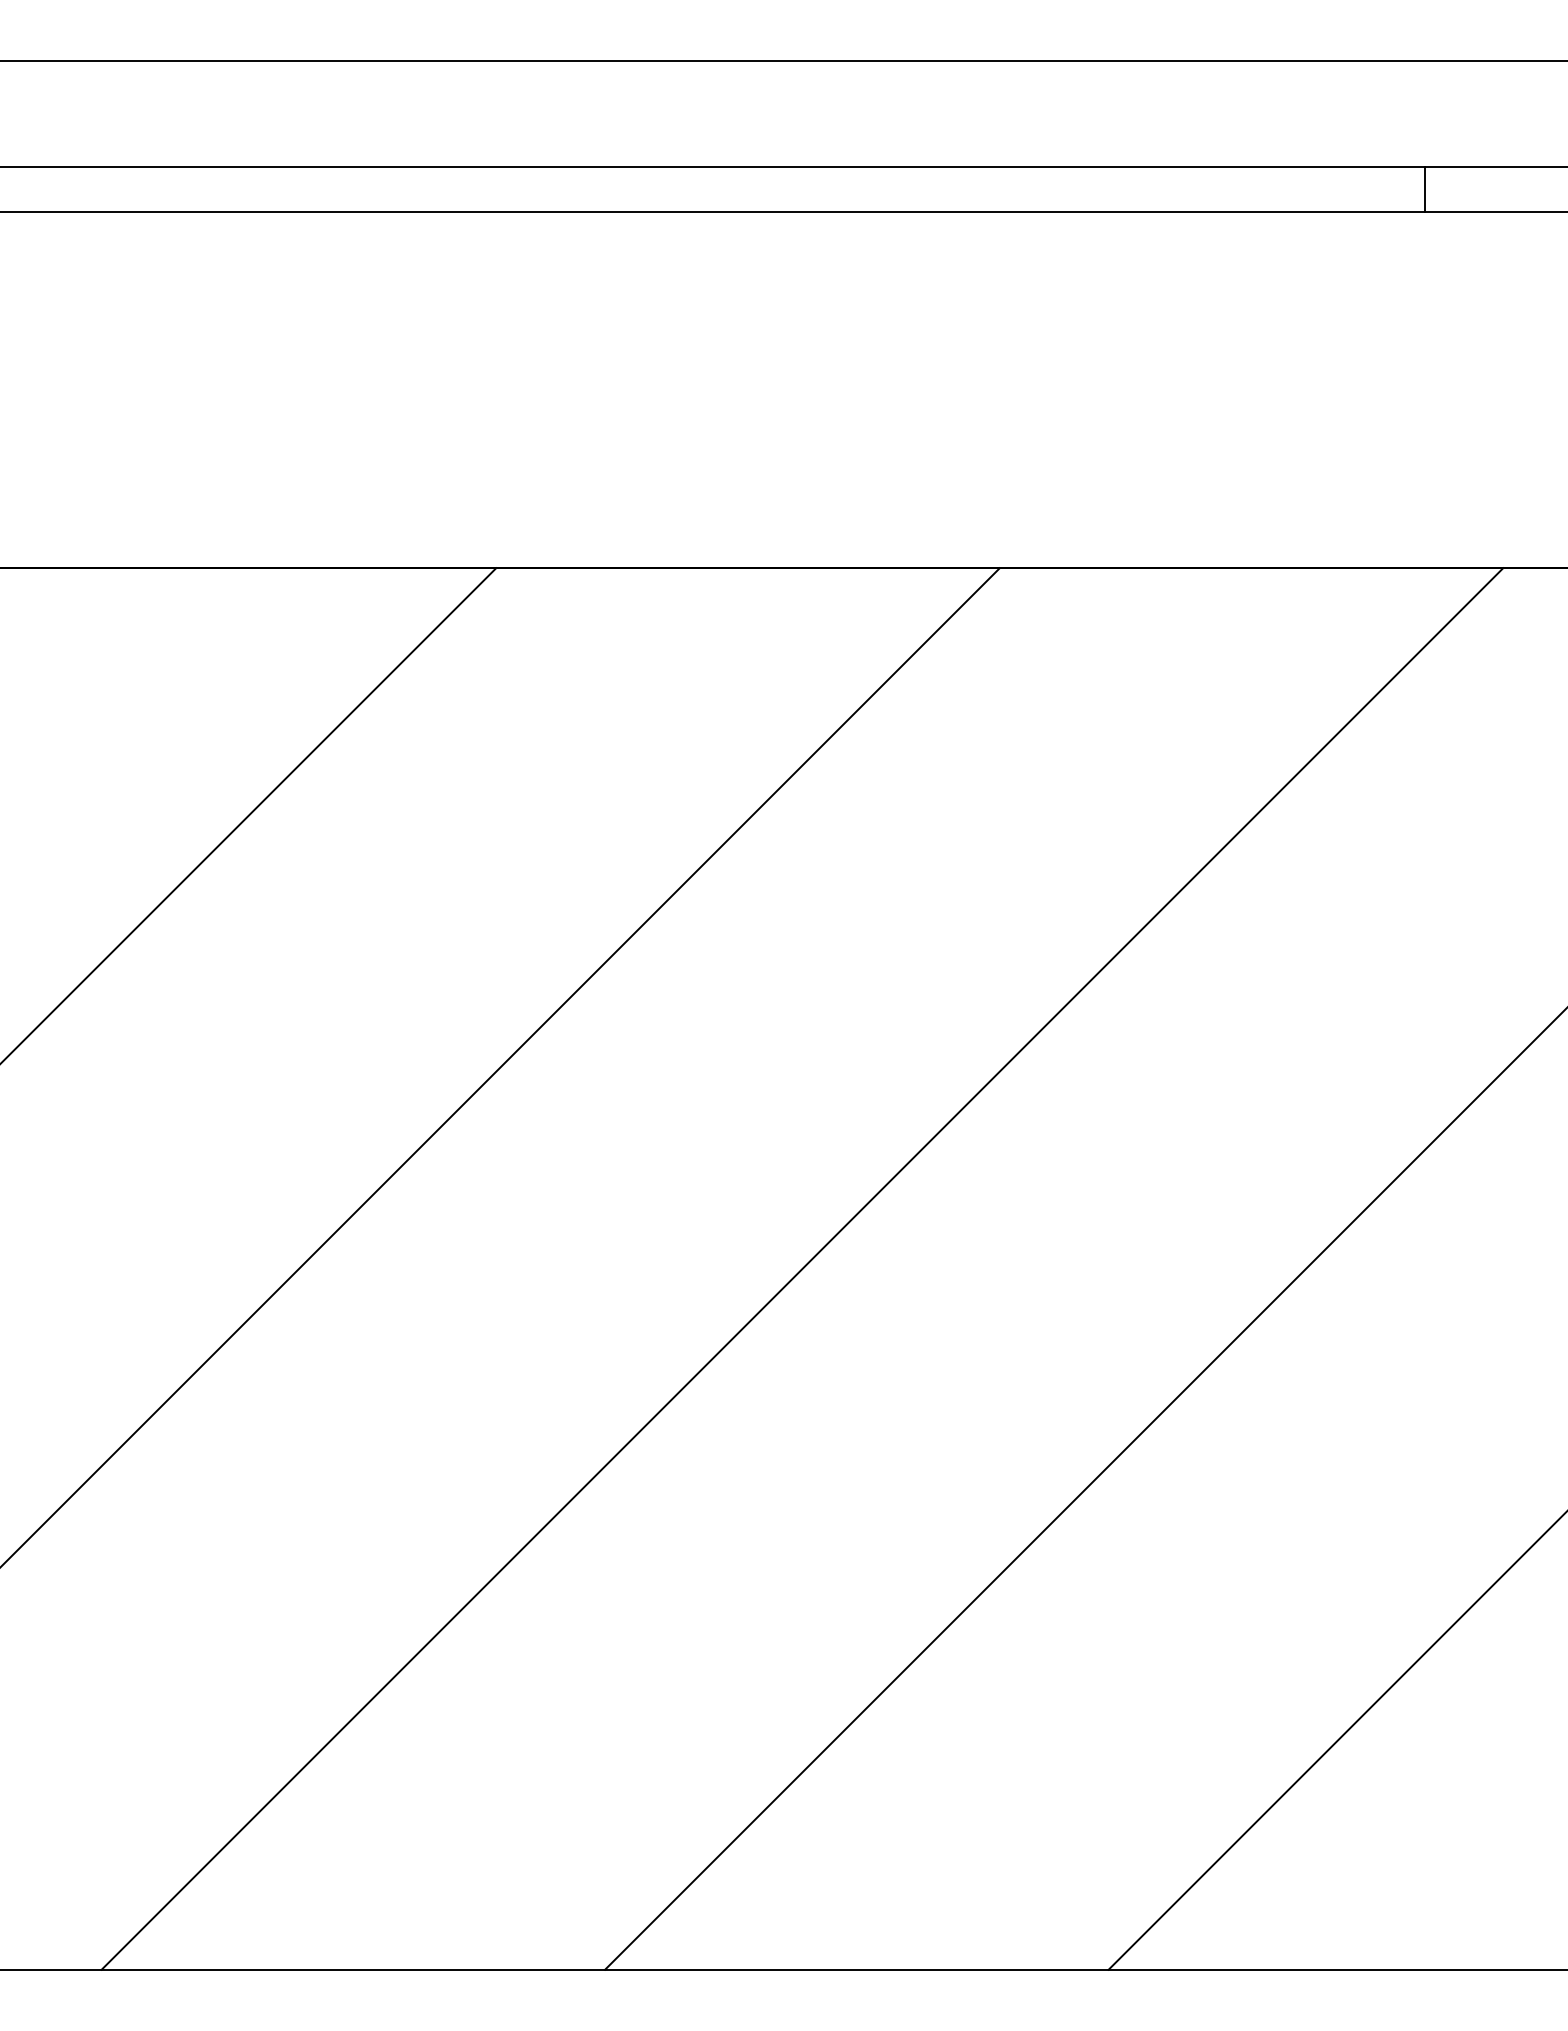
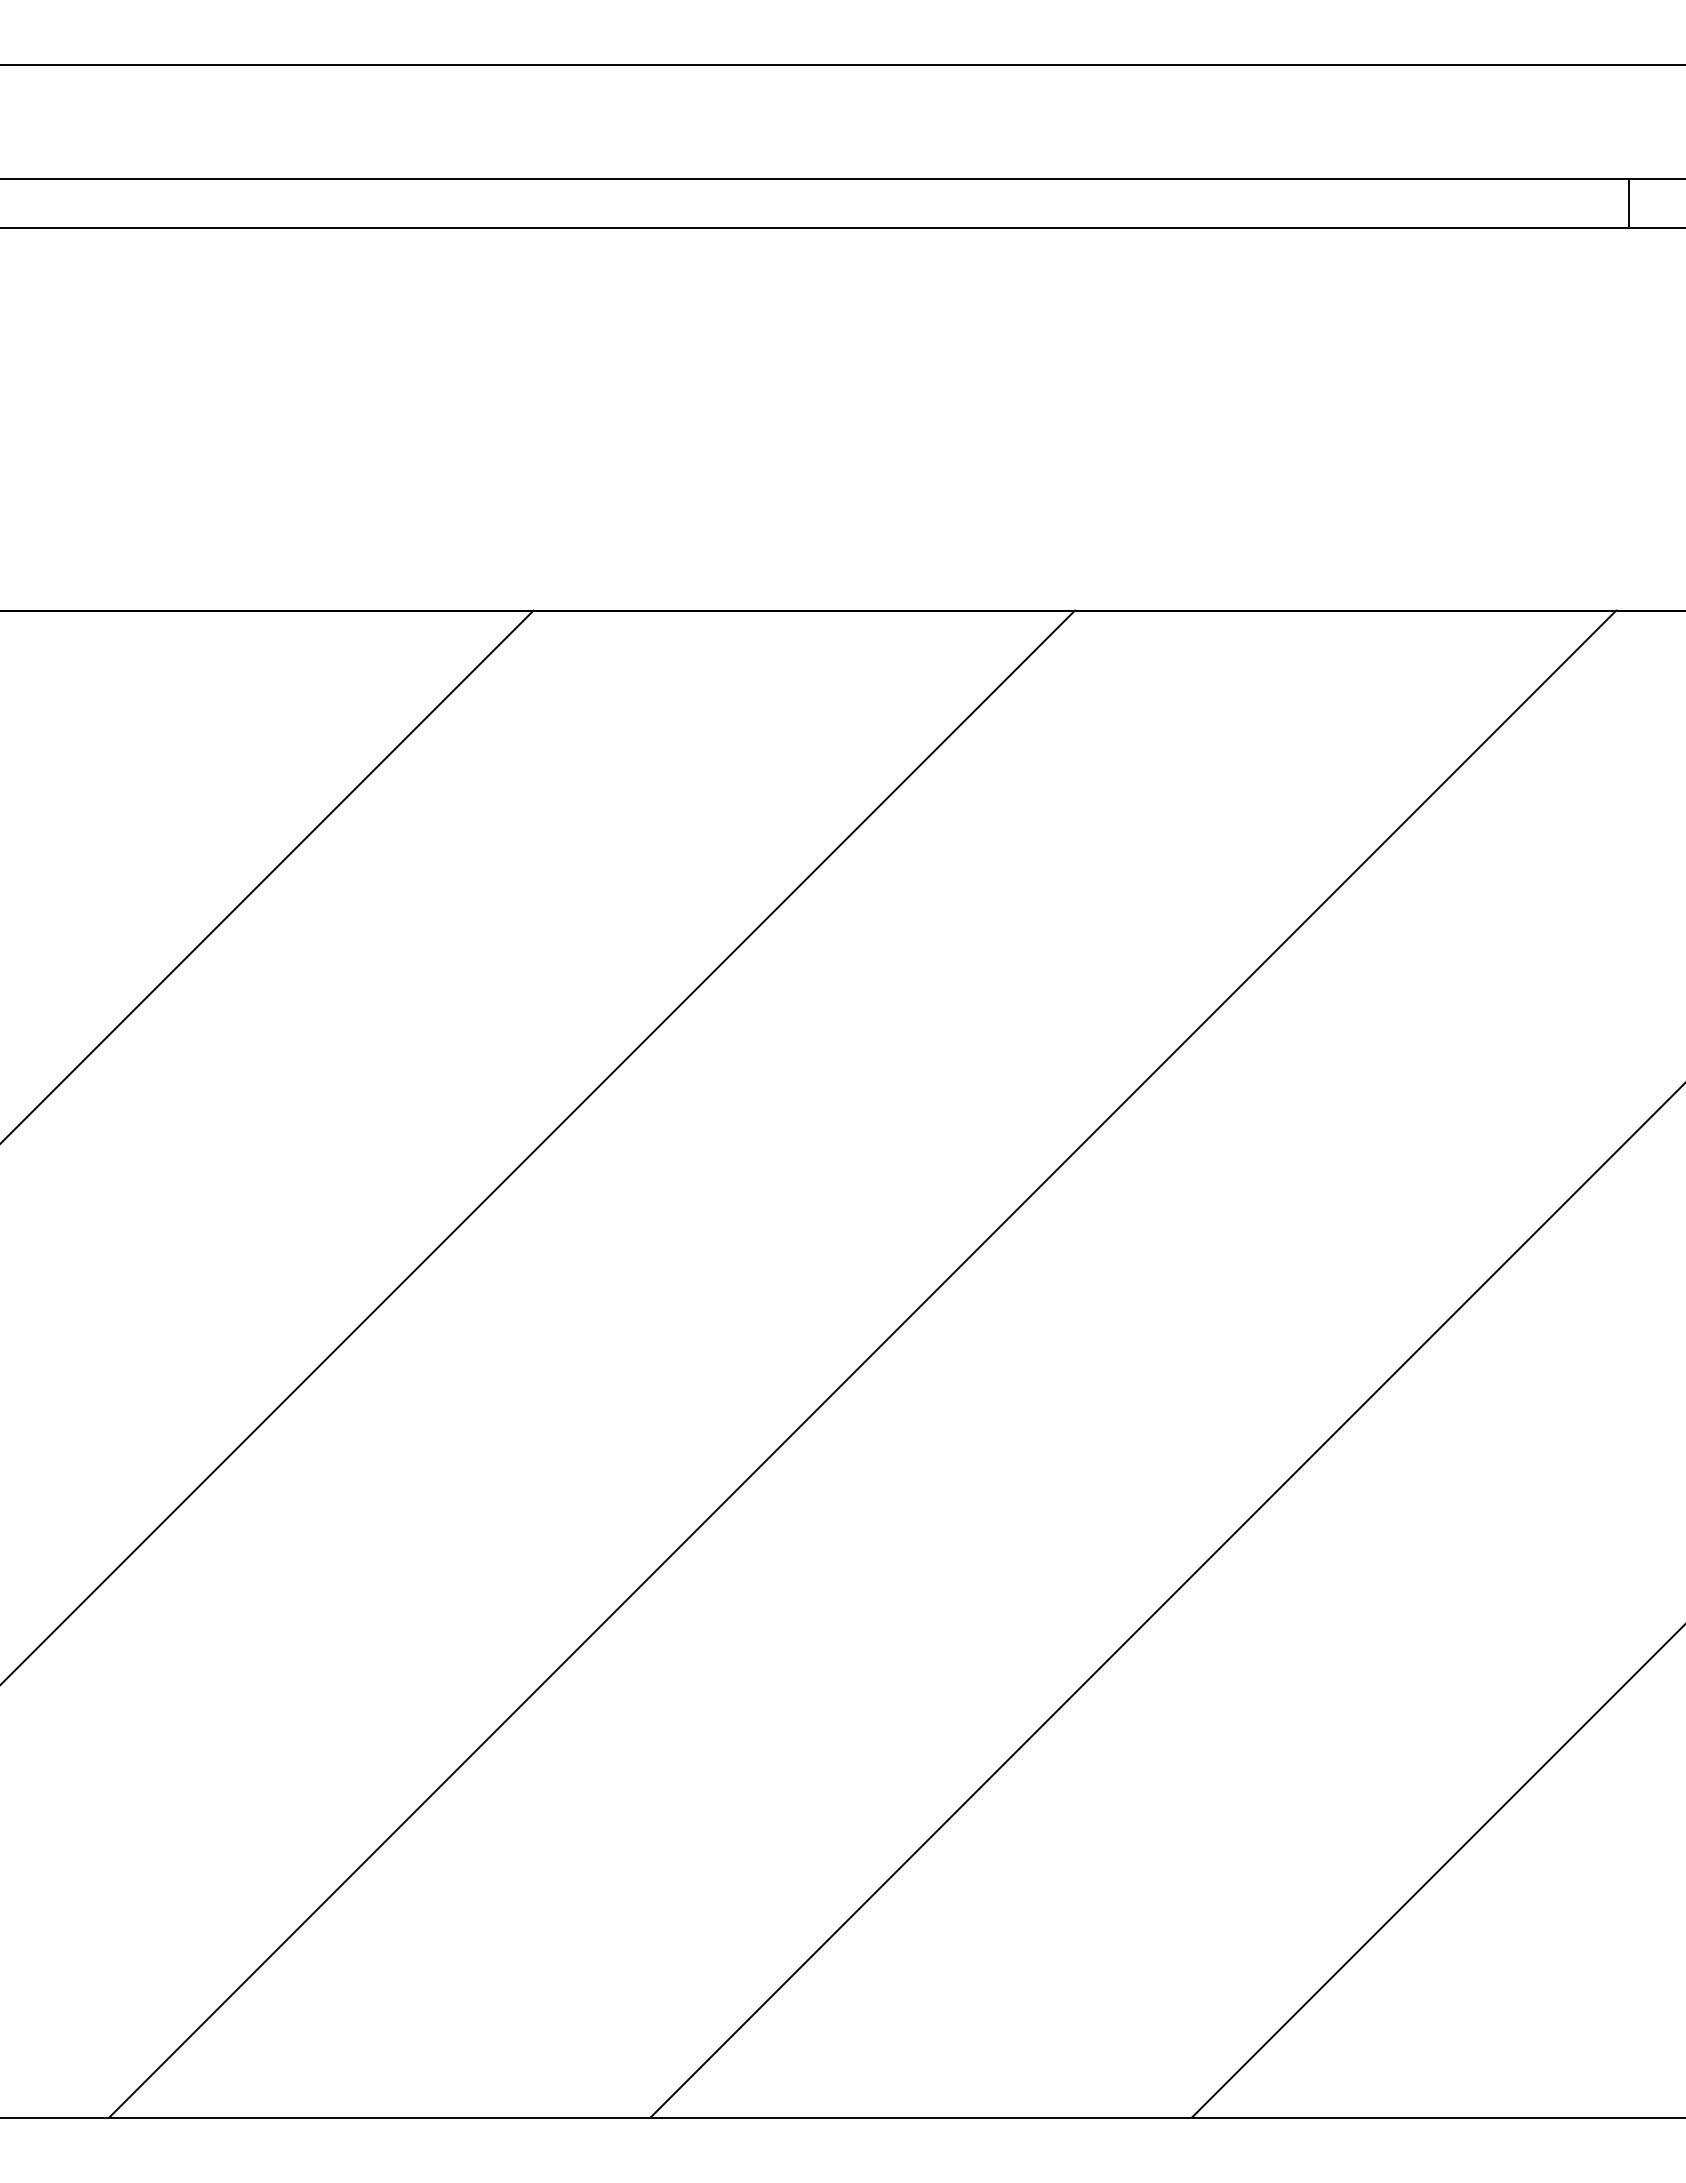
line: (1425, 188) -> (1629, 202), moved

